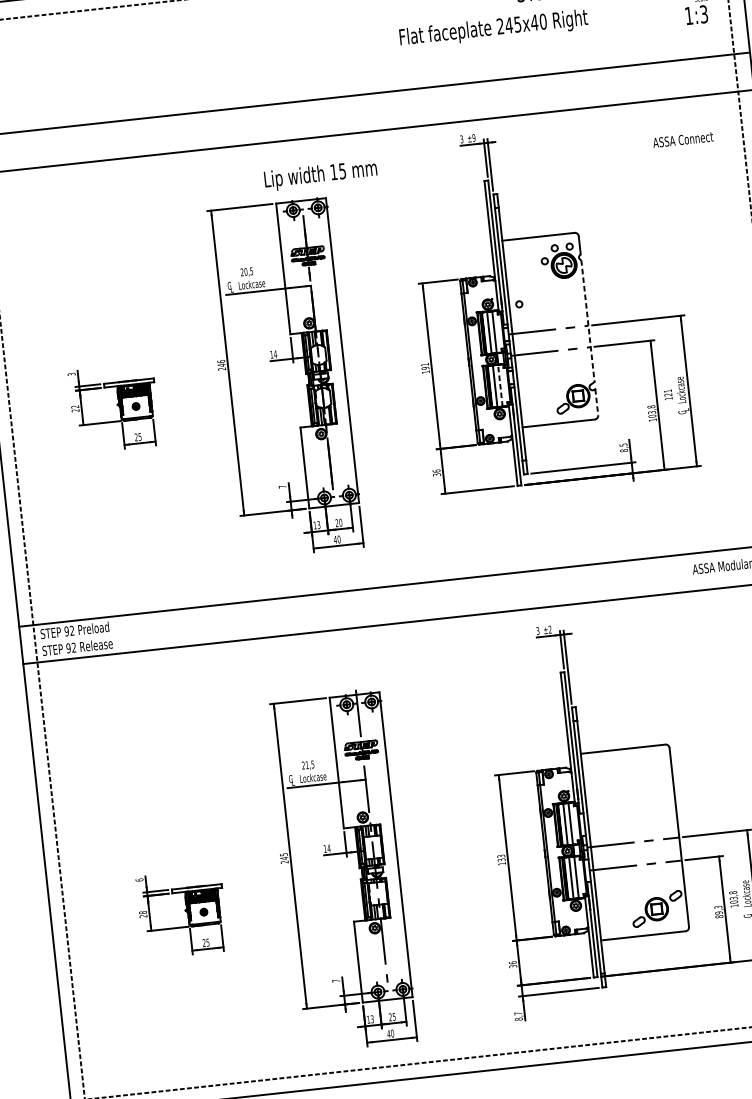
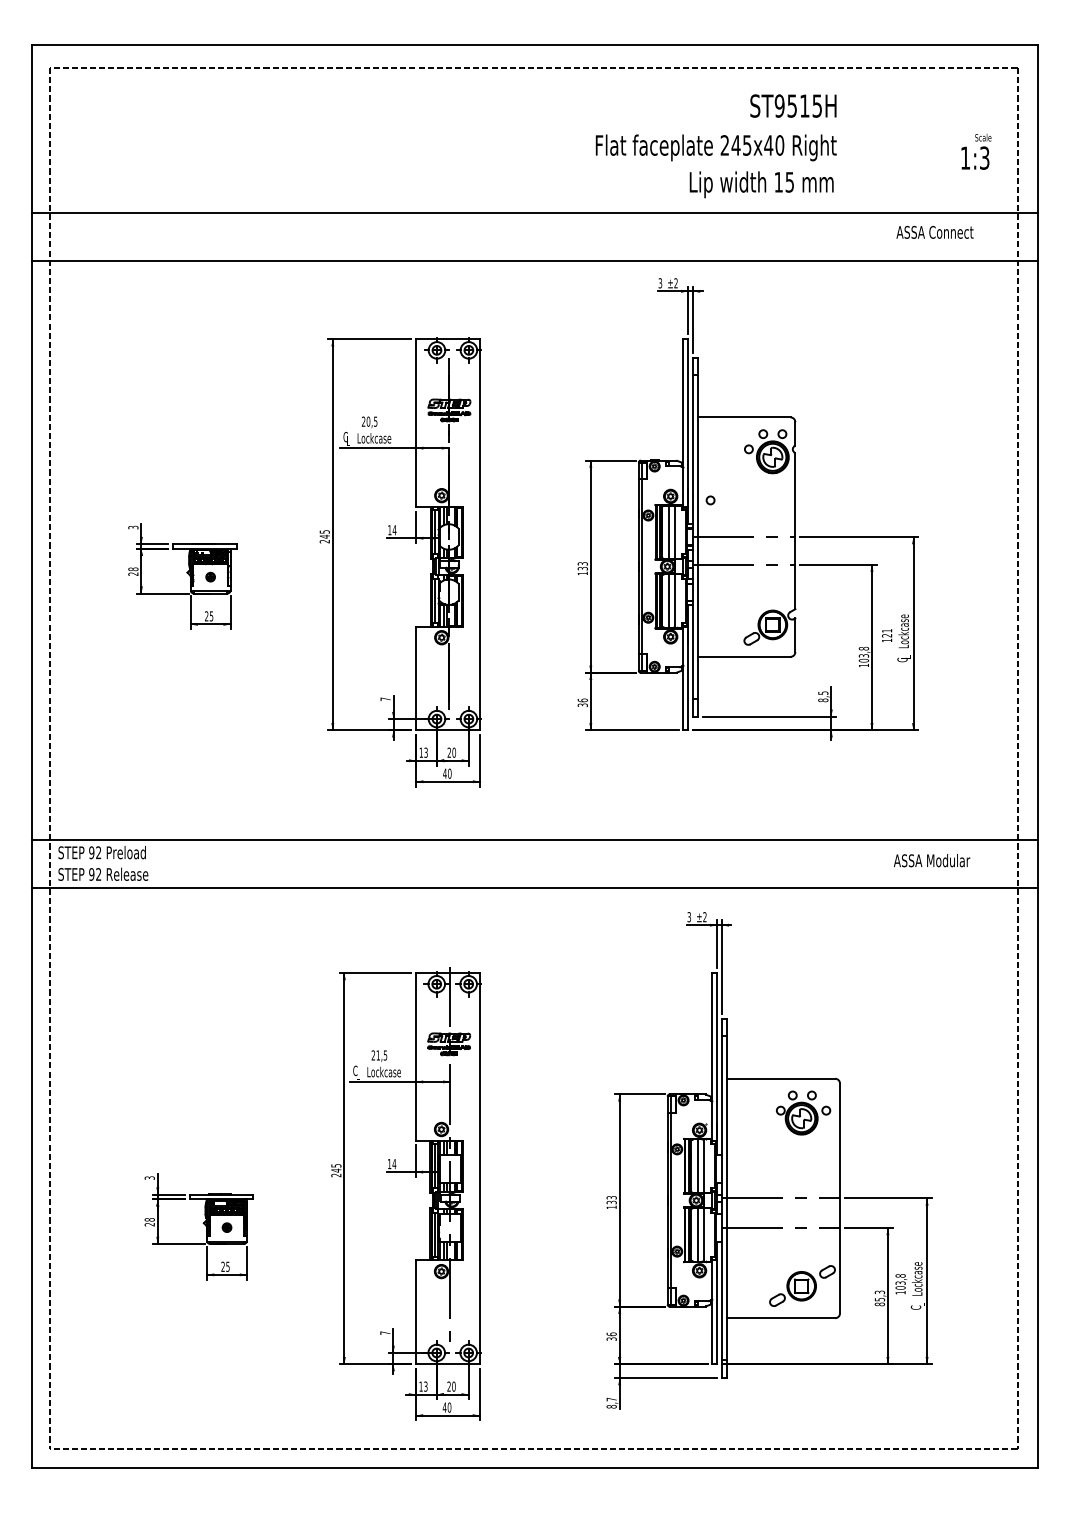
text: (473, 138) -> (675, 283), ±9 -> ±2
text: (682, 139) -> (934, 231), moved
text: (320, 175) -> (761, 184), moved
line: (588, 321) -> (795, 531), dashed -> solid
text: (220, 361) -> (324, 531), 246 -> 245
text: (425, 366) -> (582, 566), 191 -> 133
line: (500, 386) -> (675, 601), dashed -> solid
line: (596, 402) -> (795, 635), dashed -> solid
text: (75, 407) -> (133, 569), 22 -> 28
part: (643, 773) -> (803, 1112), added
text: (139, 879) -> (149, 1177), 6 -> 3
text: (718, 912) -> (879, 1299), 89,3 -> 85,3
text: (393, 1016) -> (453, 1386), 25 -> 20

